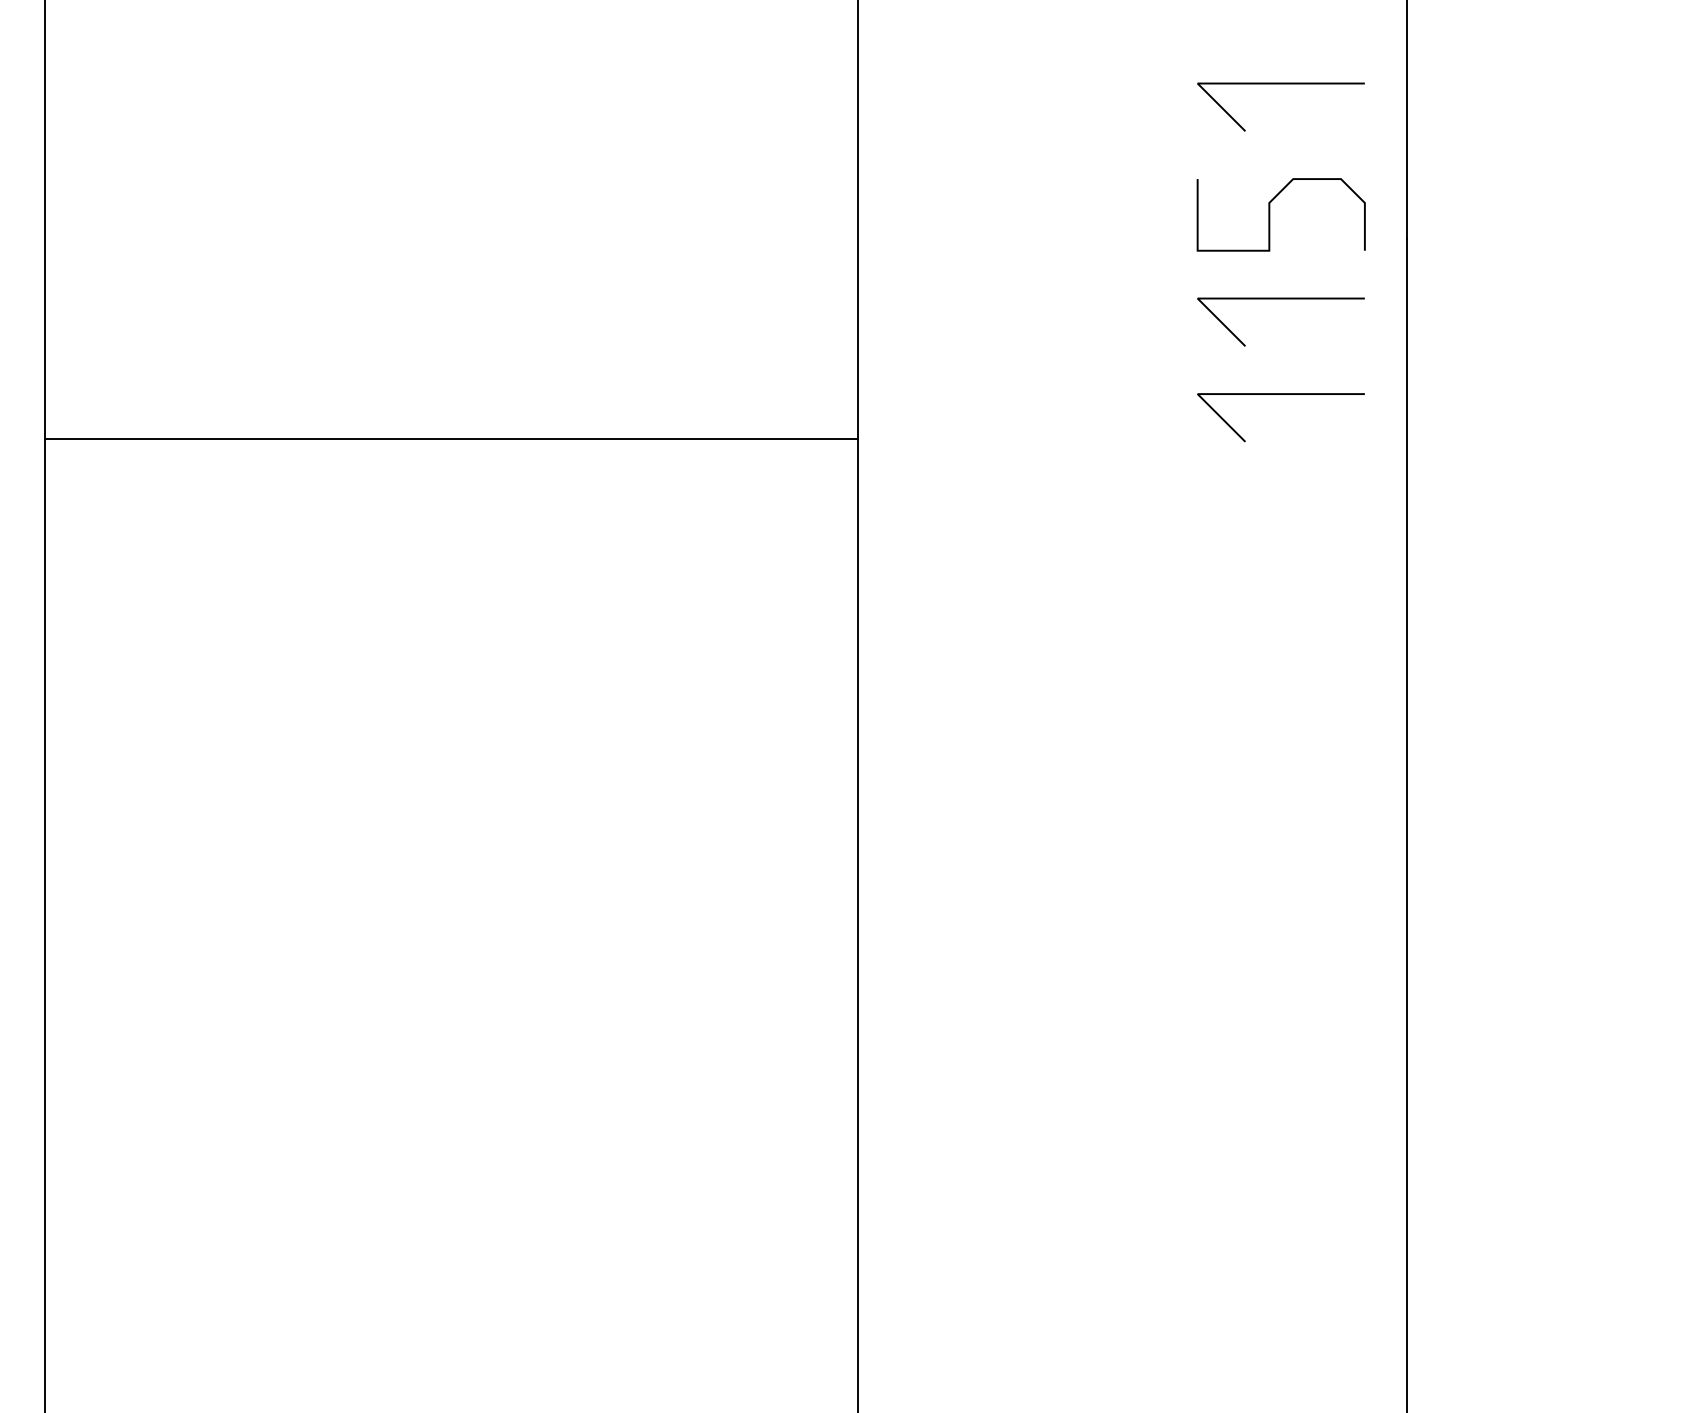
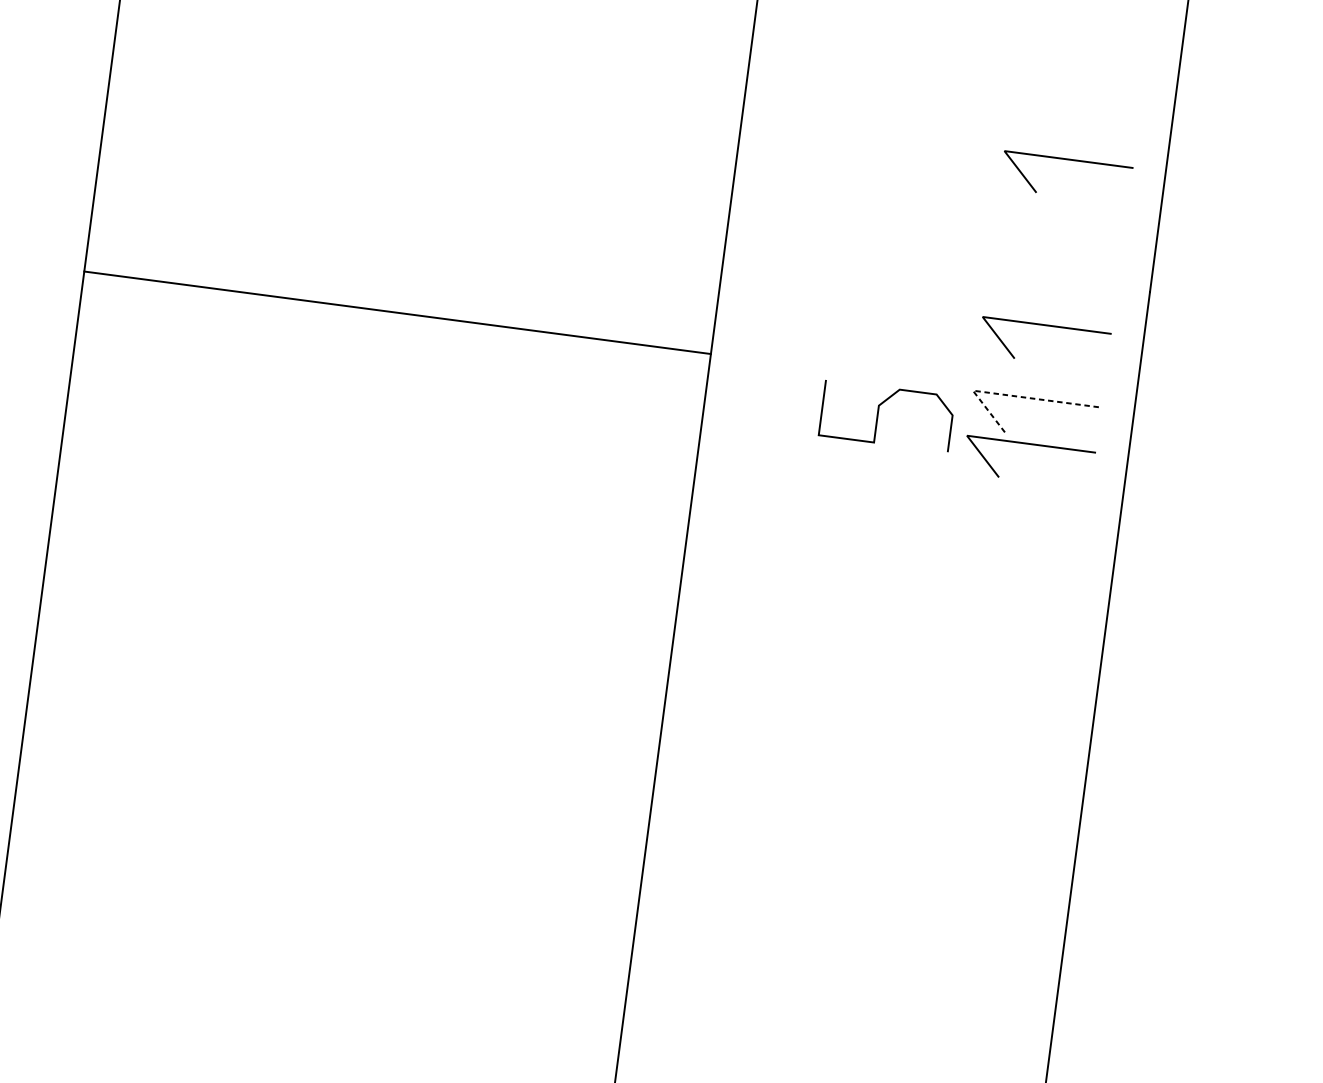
curve: (1270, 214) -> (878, 414), moved
line: (1247, 394) -> (1011, 396), solid -> dashed
line: (451, 439) -> (397, 312), moved
line: (1280, 453) -> (1030, 444), added

